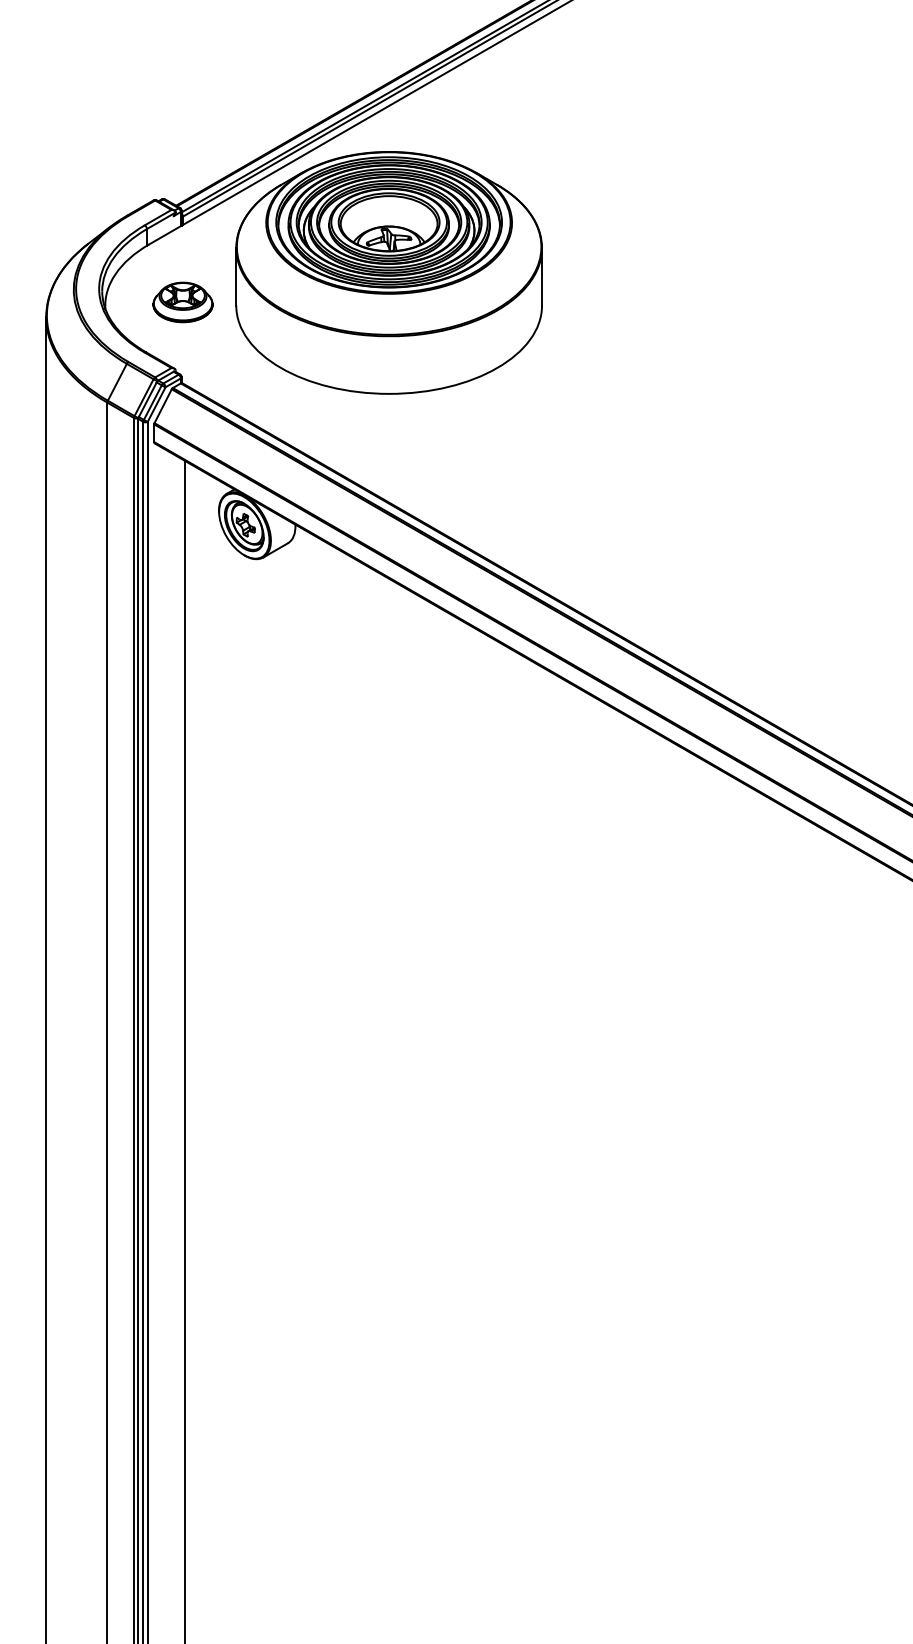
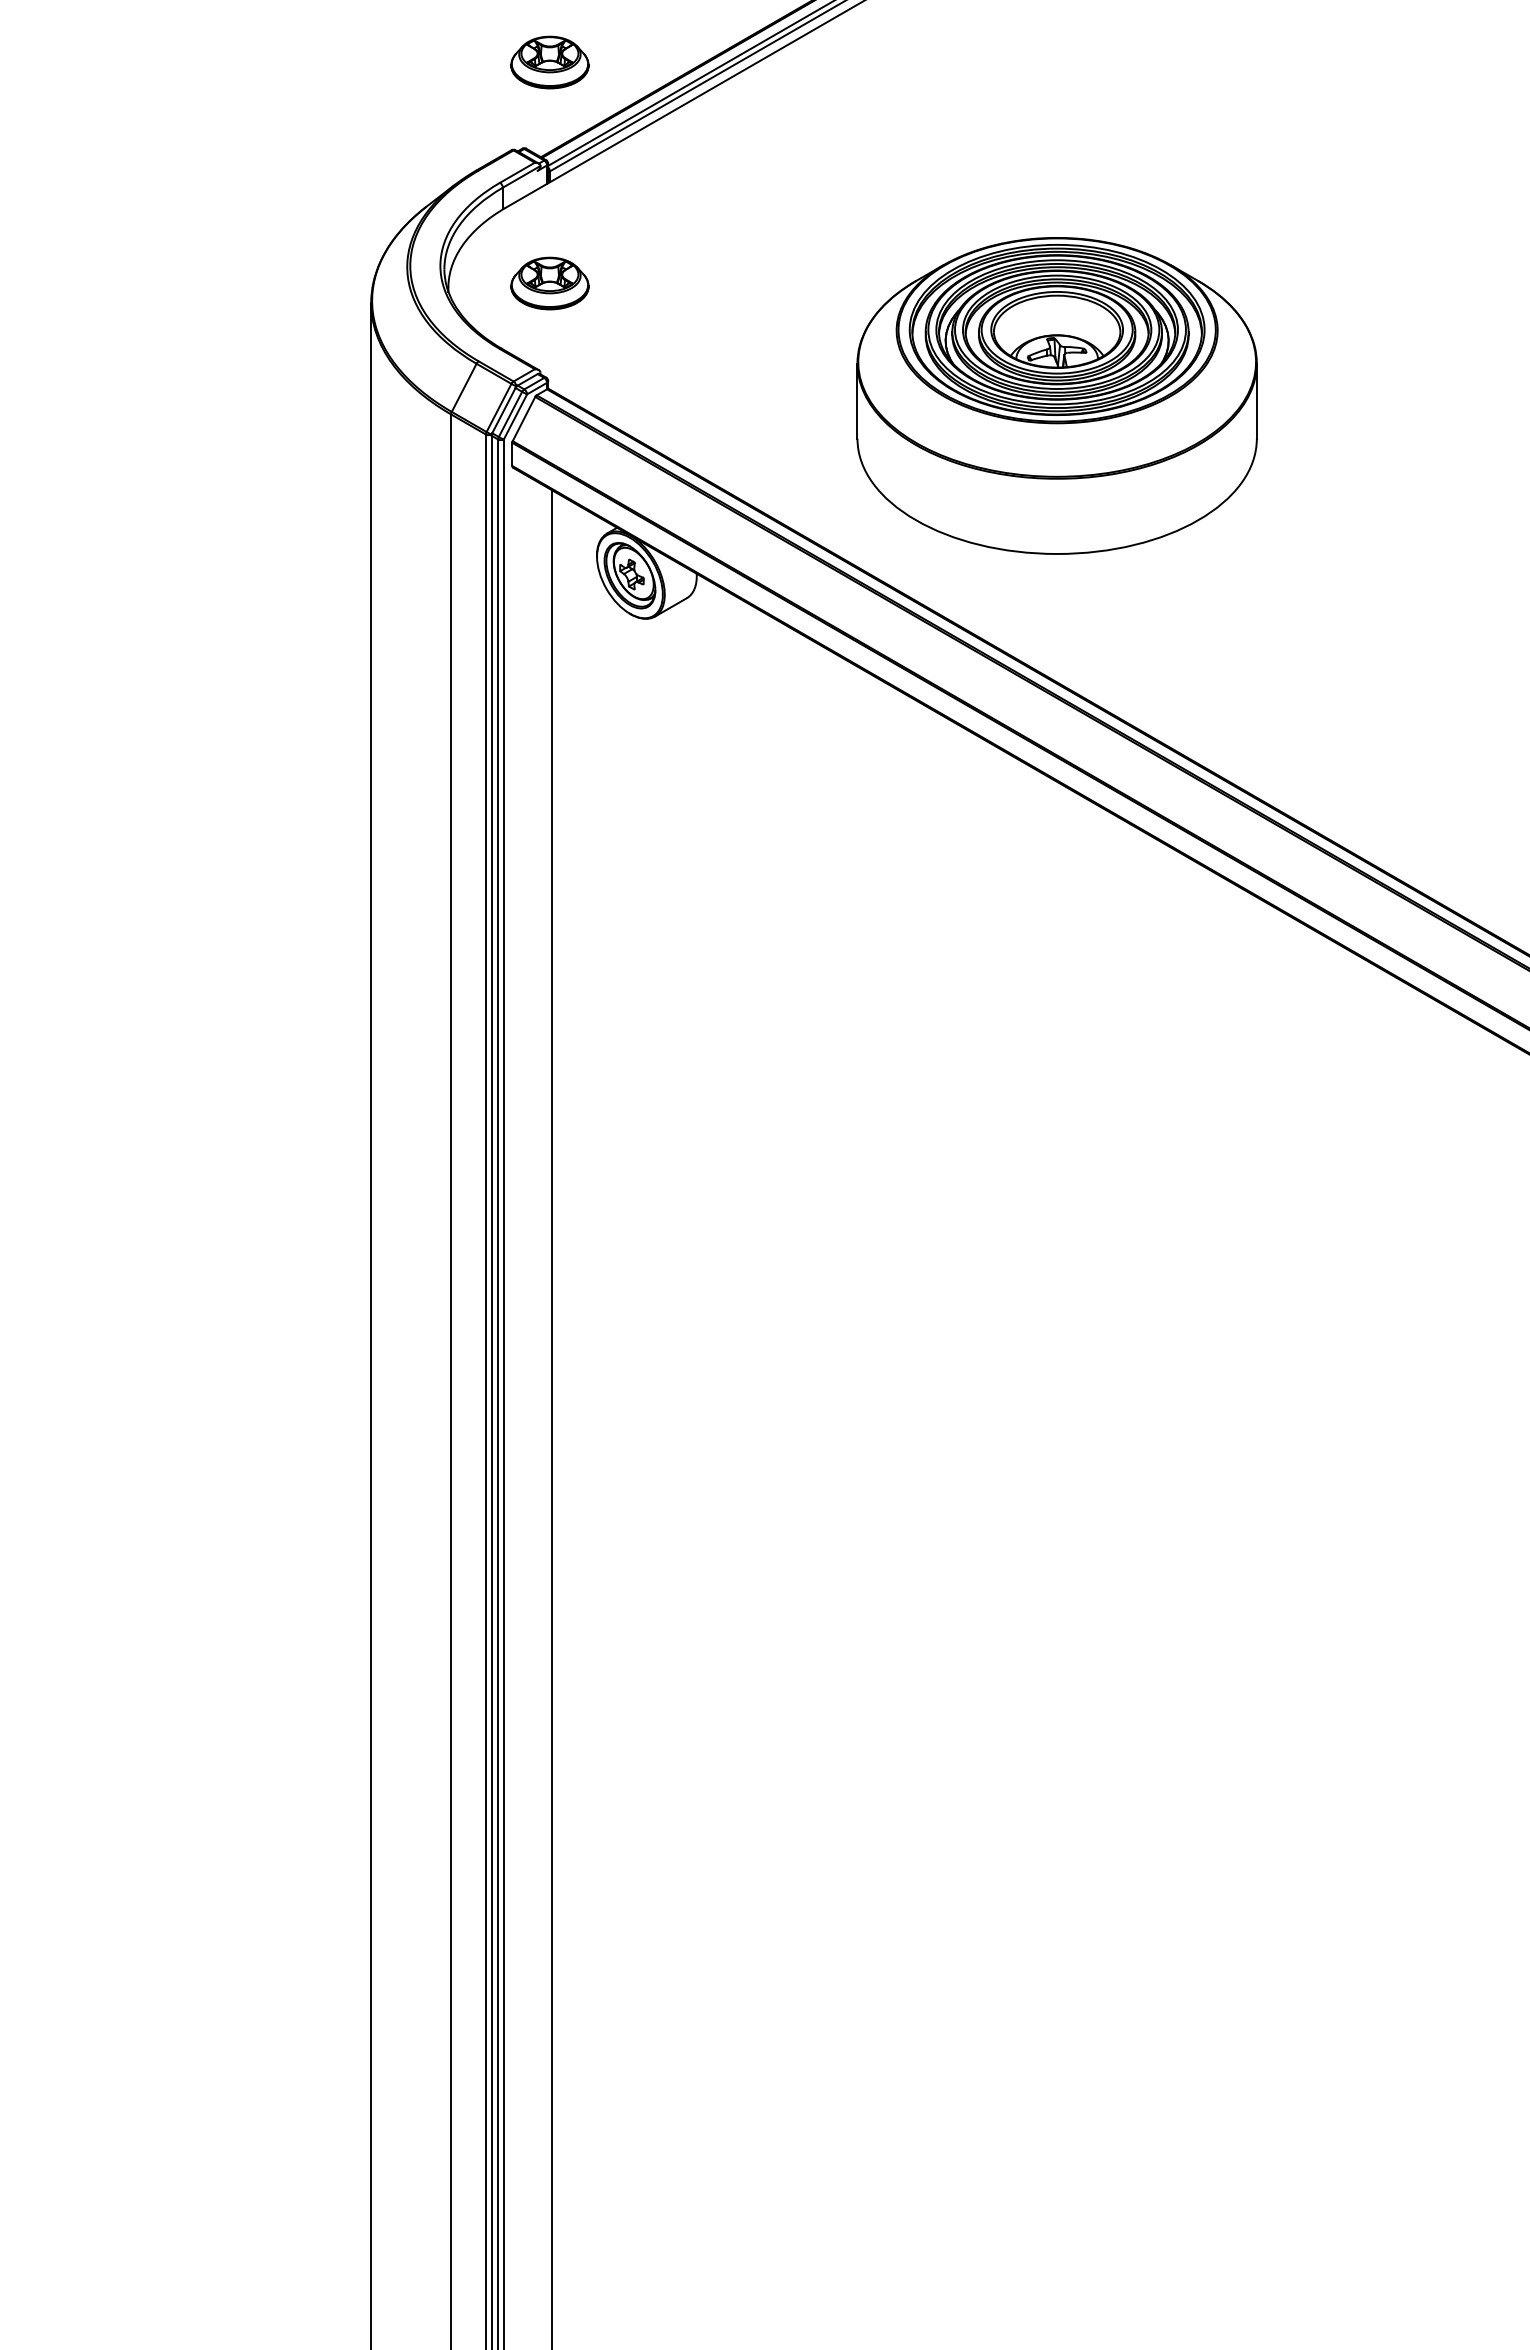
part: (182, 133) -> (549, 62), added
part: (388, 272) -> (1056, 395), moved

